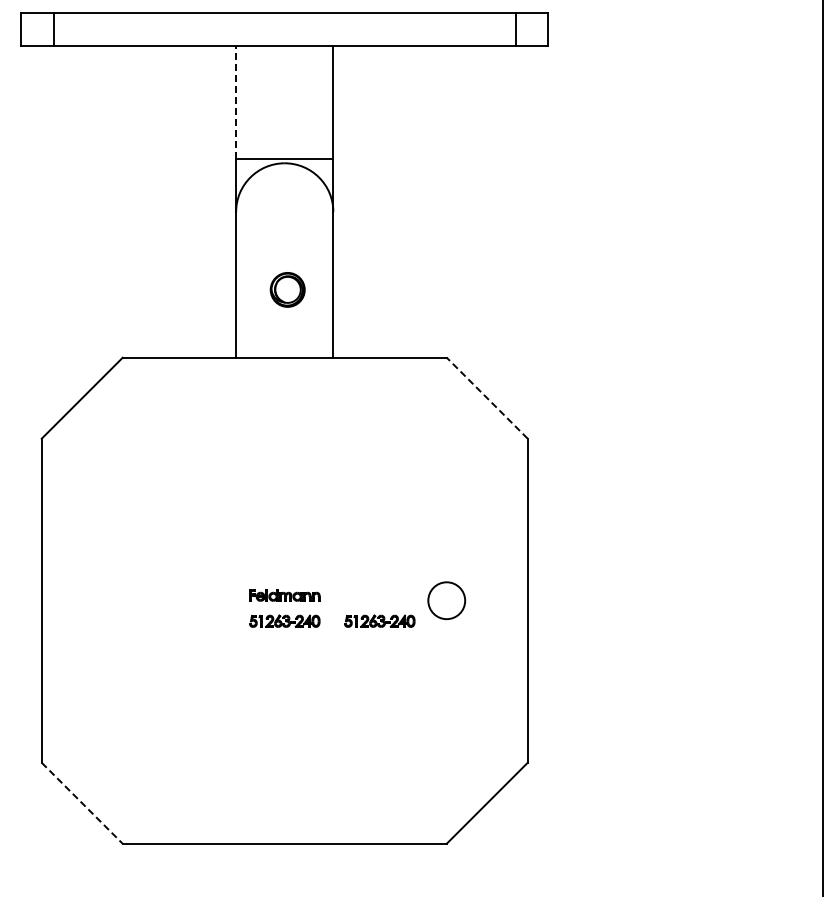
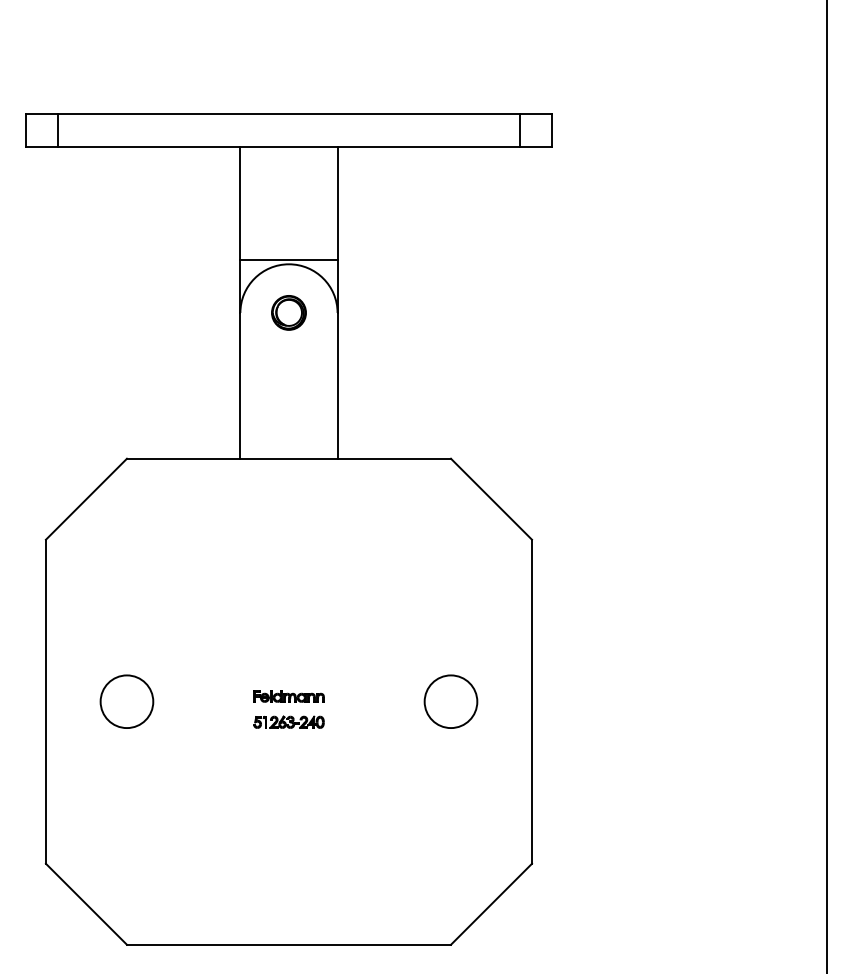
line: (236, 102) -> (240, 203), dashed -> solid
part: (287, 289) -> (288, 312), moved
line: (487, 397) -> (491, 498), dashed -> solid
circle: (122, 600) -> (126, 701), added
circle: (446, 600) -> (450, 701), size x1.43
part: (379, 620) -> (383, 721), removed
line: (82, 803) -> (86, 904), dashed -> solid

